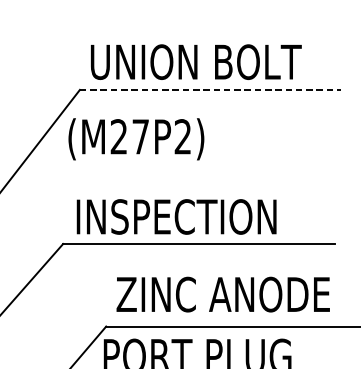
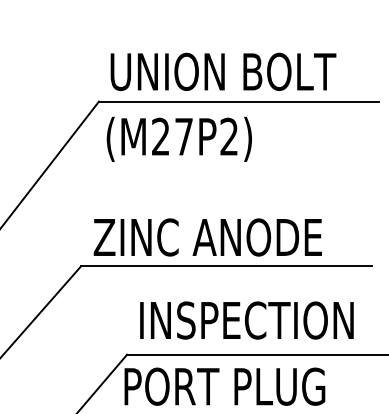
line: (210, 89) -> (238, 101), dashed -> solid
text: (135, 138) -> (178, 138), moved
text: (181, 216) -> (207, 237), INSPECTION -> ZINC ANODE
text: (223, 294) -> (252, 320), ZINC ANODE -> INSPECTION

